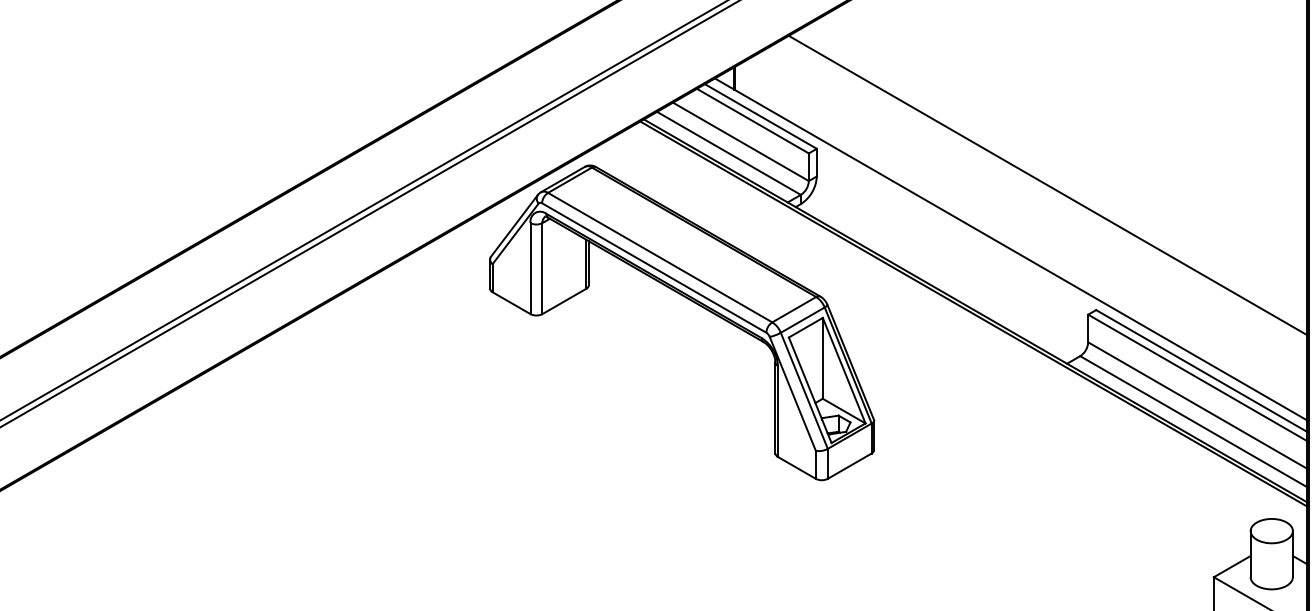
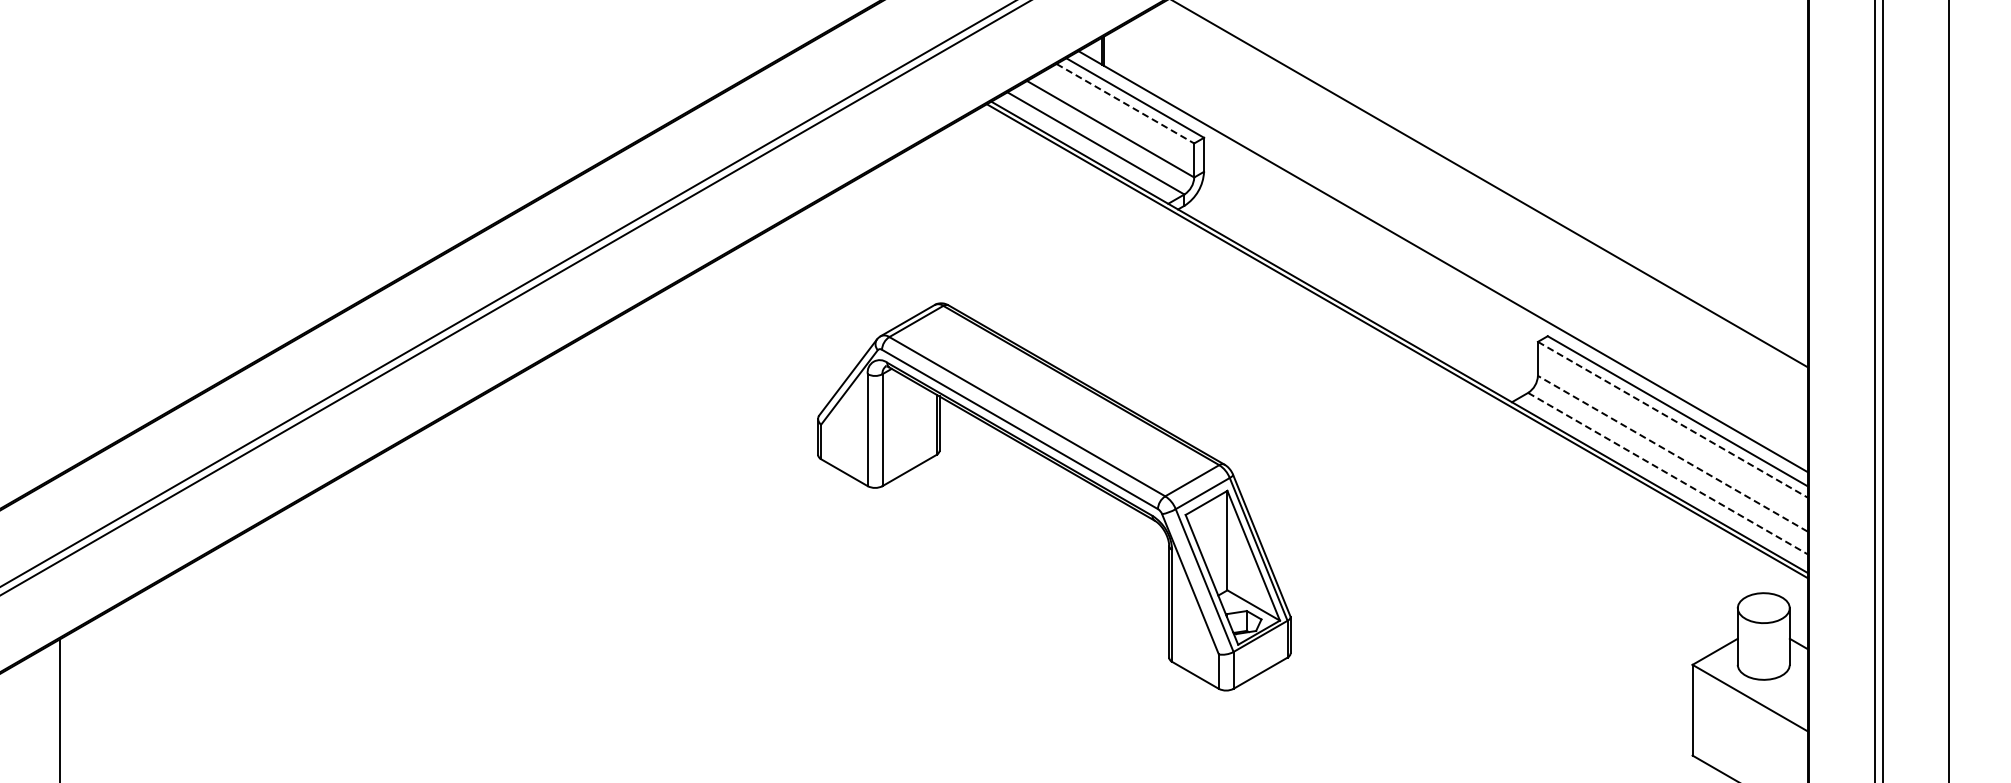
line: (752, 121) -> (1125, 104), solid -> dashed
part: (695, 303) -> (1070, 473), moved
line: (1197, 377) -> (1672, 419), solid -> dashed
line: (1197, 405) -> (1672, 453), solid -> dashed
line: (1194, 421) -> (1668, 473), solid -> dashed

